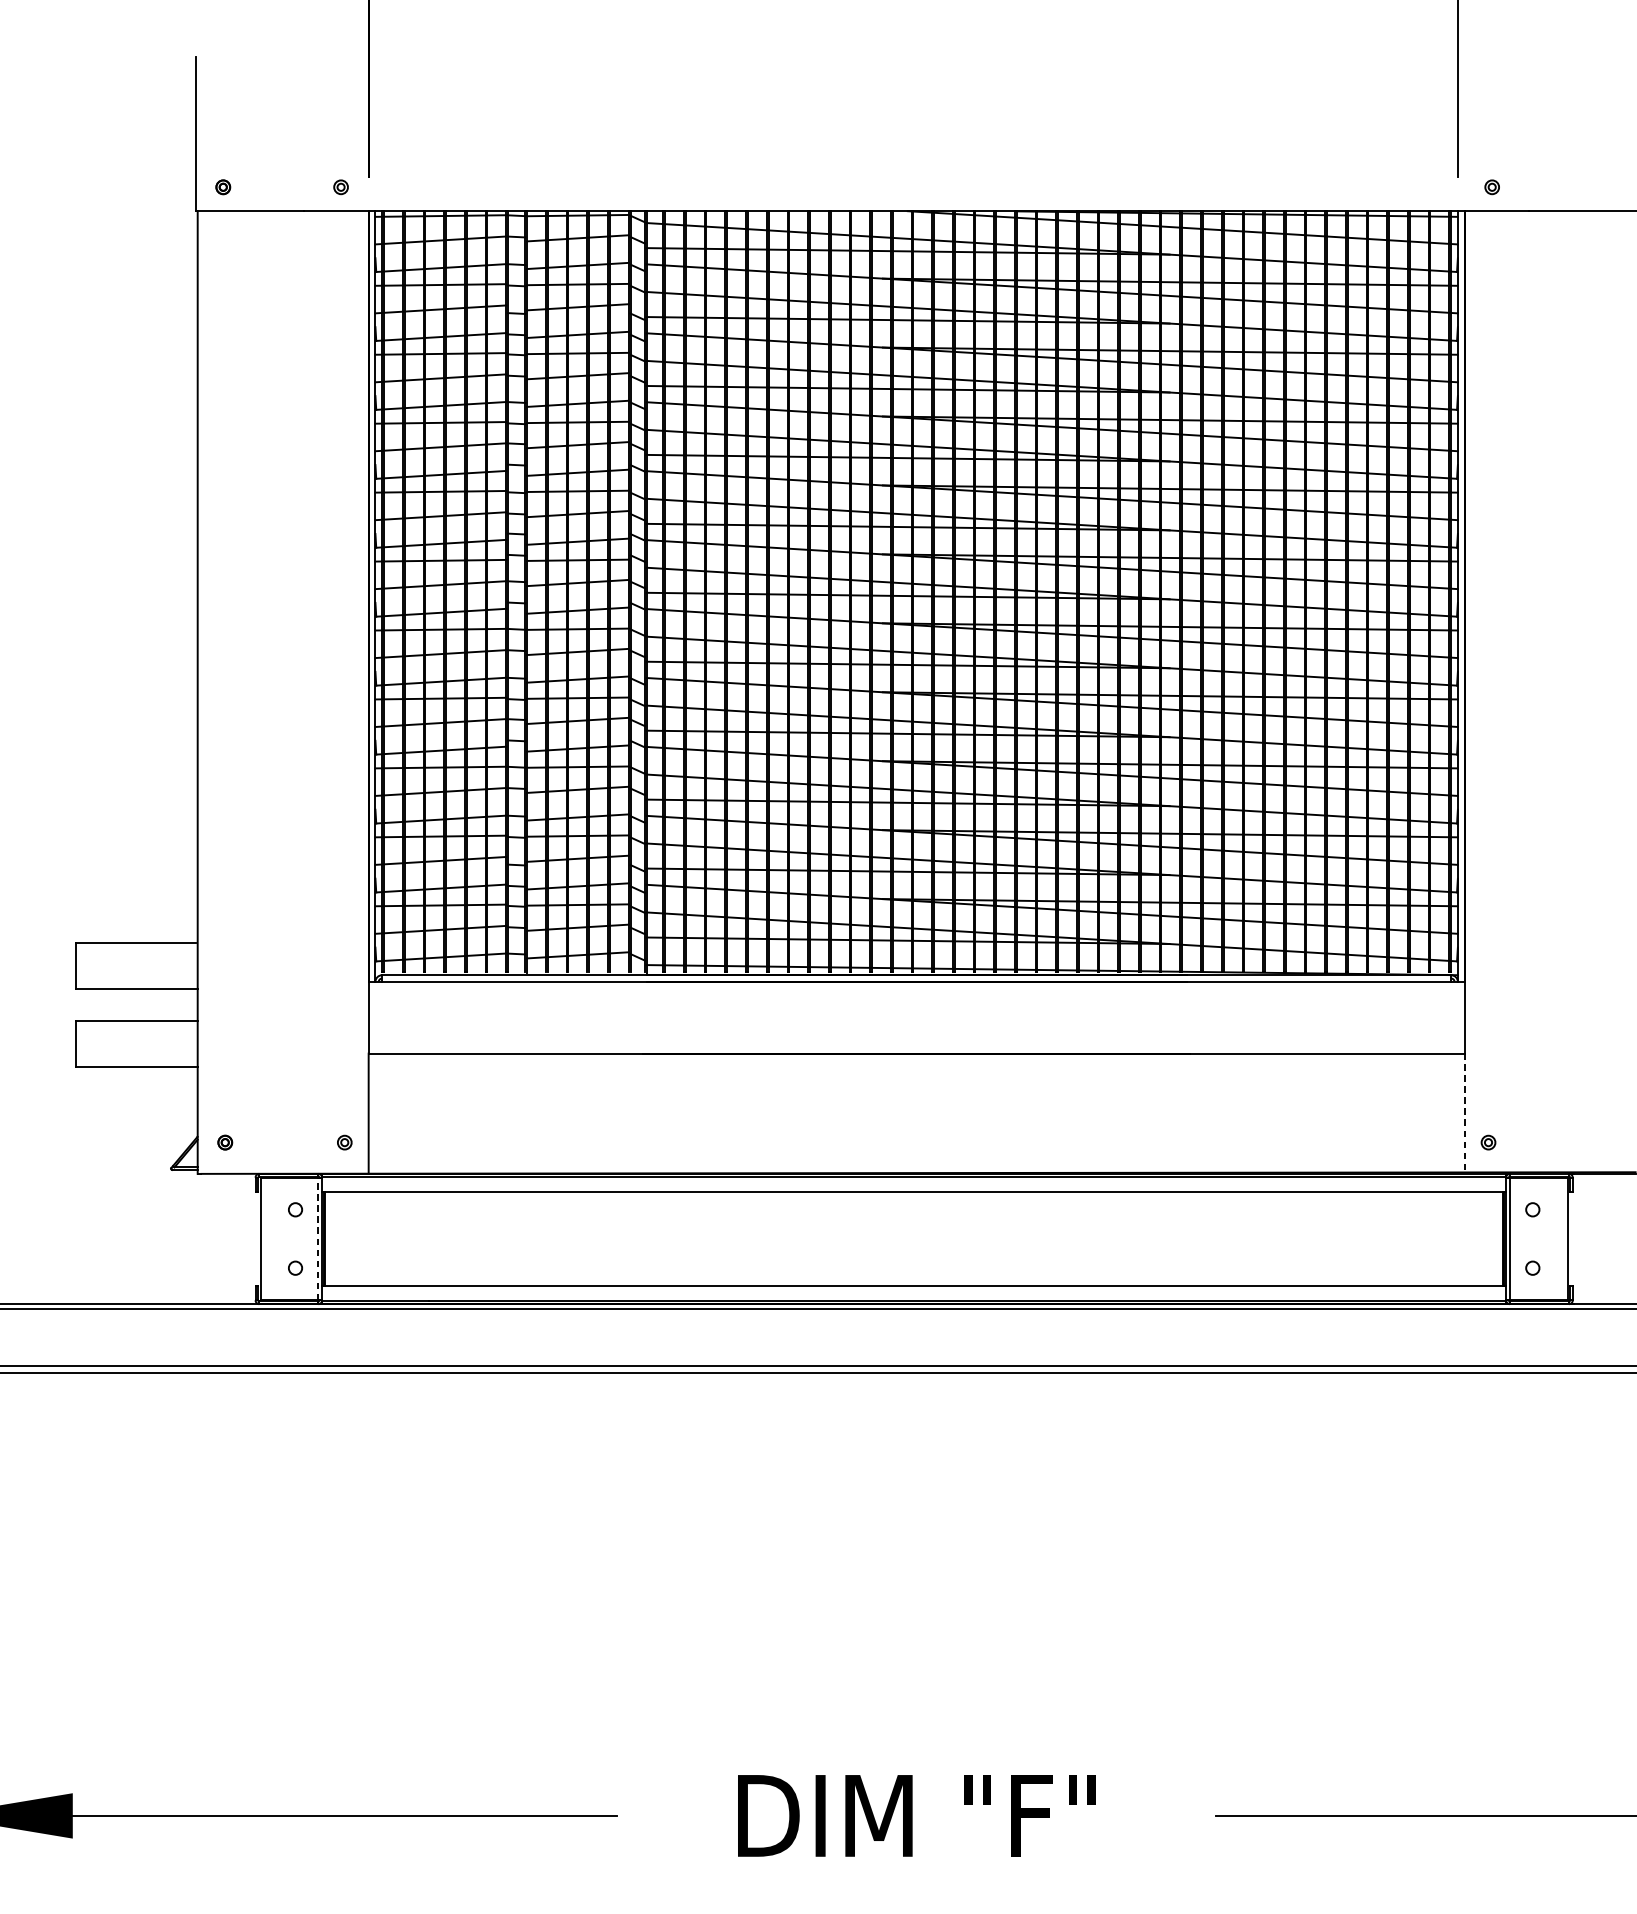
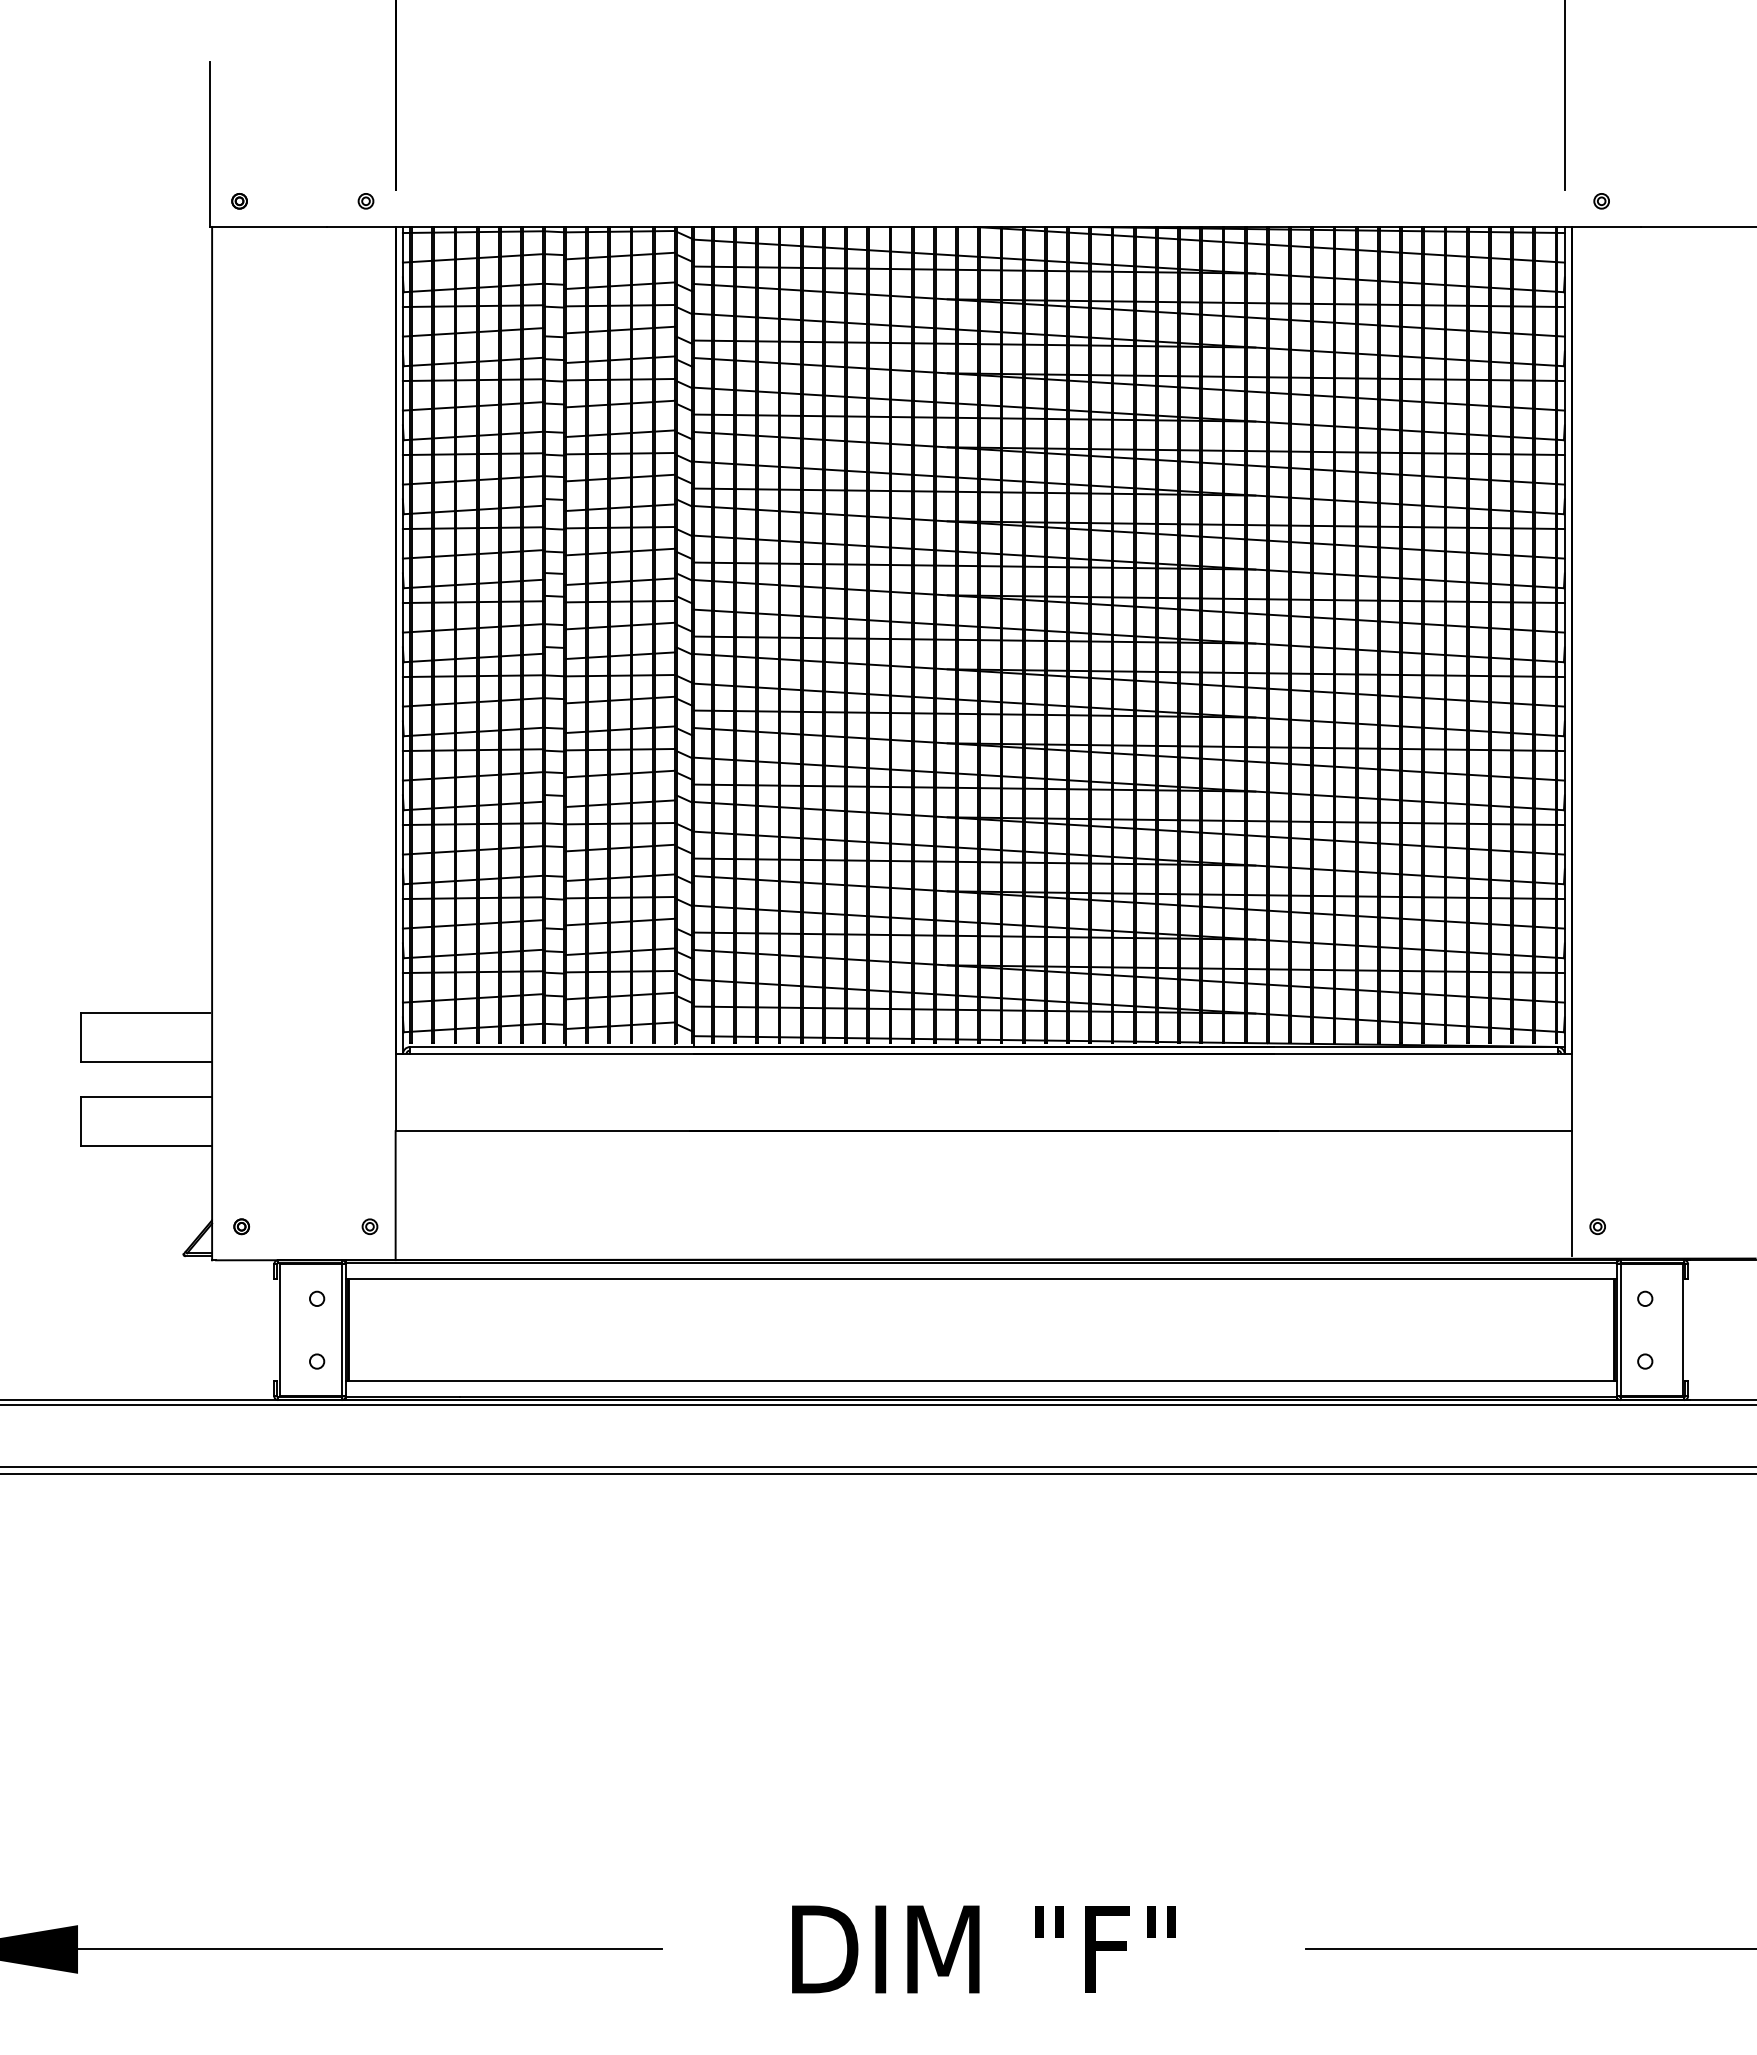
line: (1465, 1111) -> (1572, 1193), dashed -> solid
line: (318, 1239) -> (341, 1330), dashed -> solid

